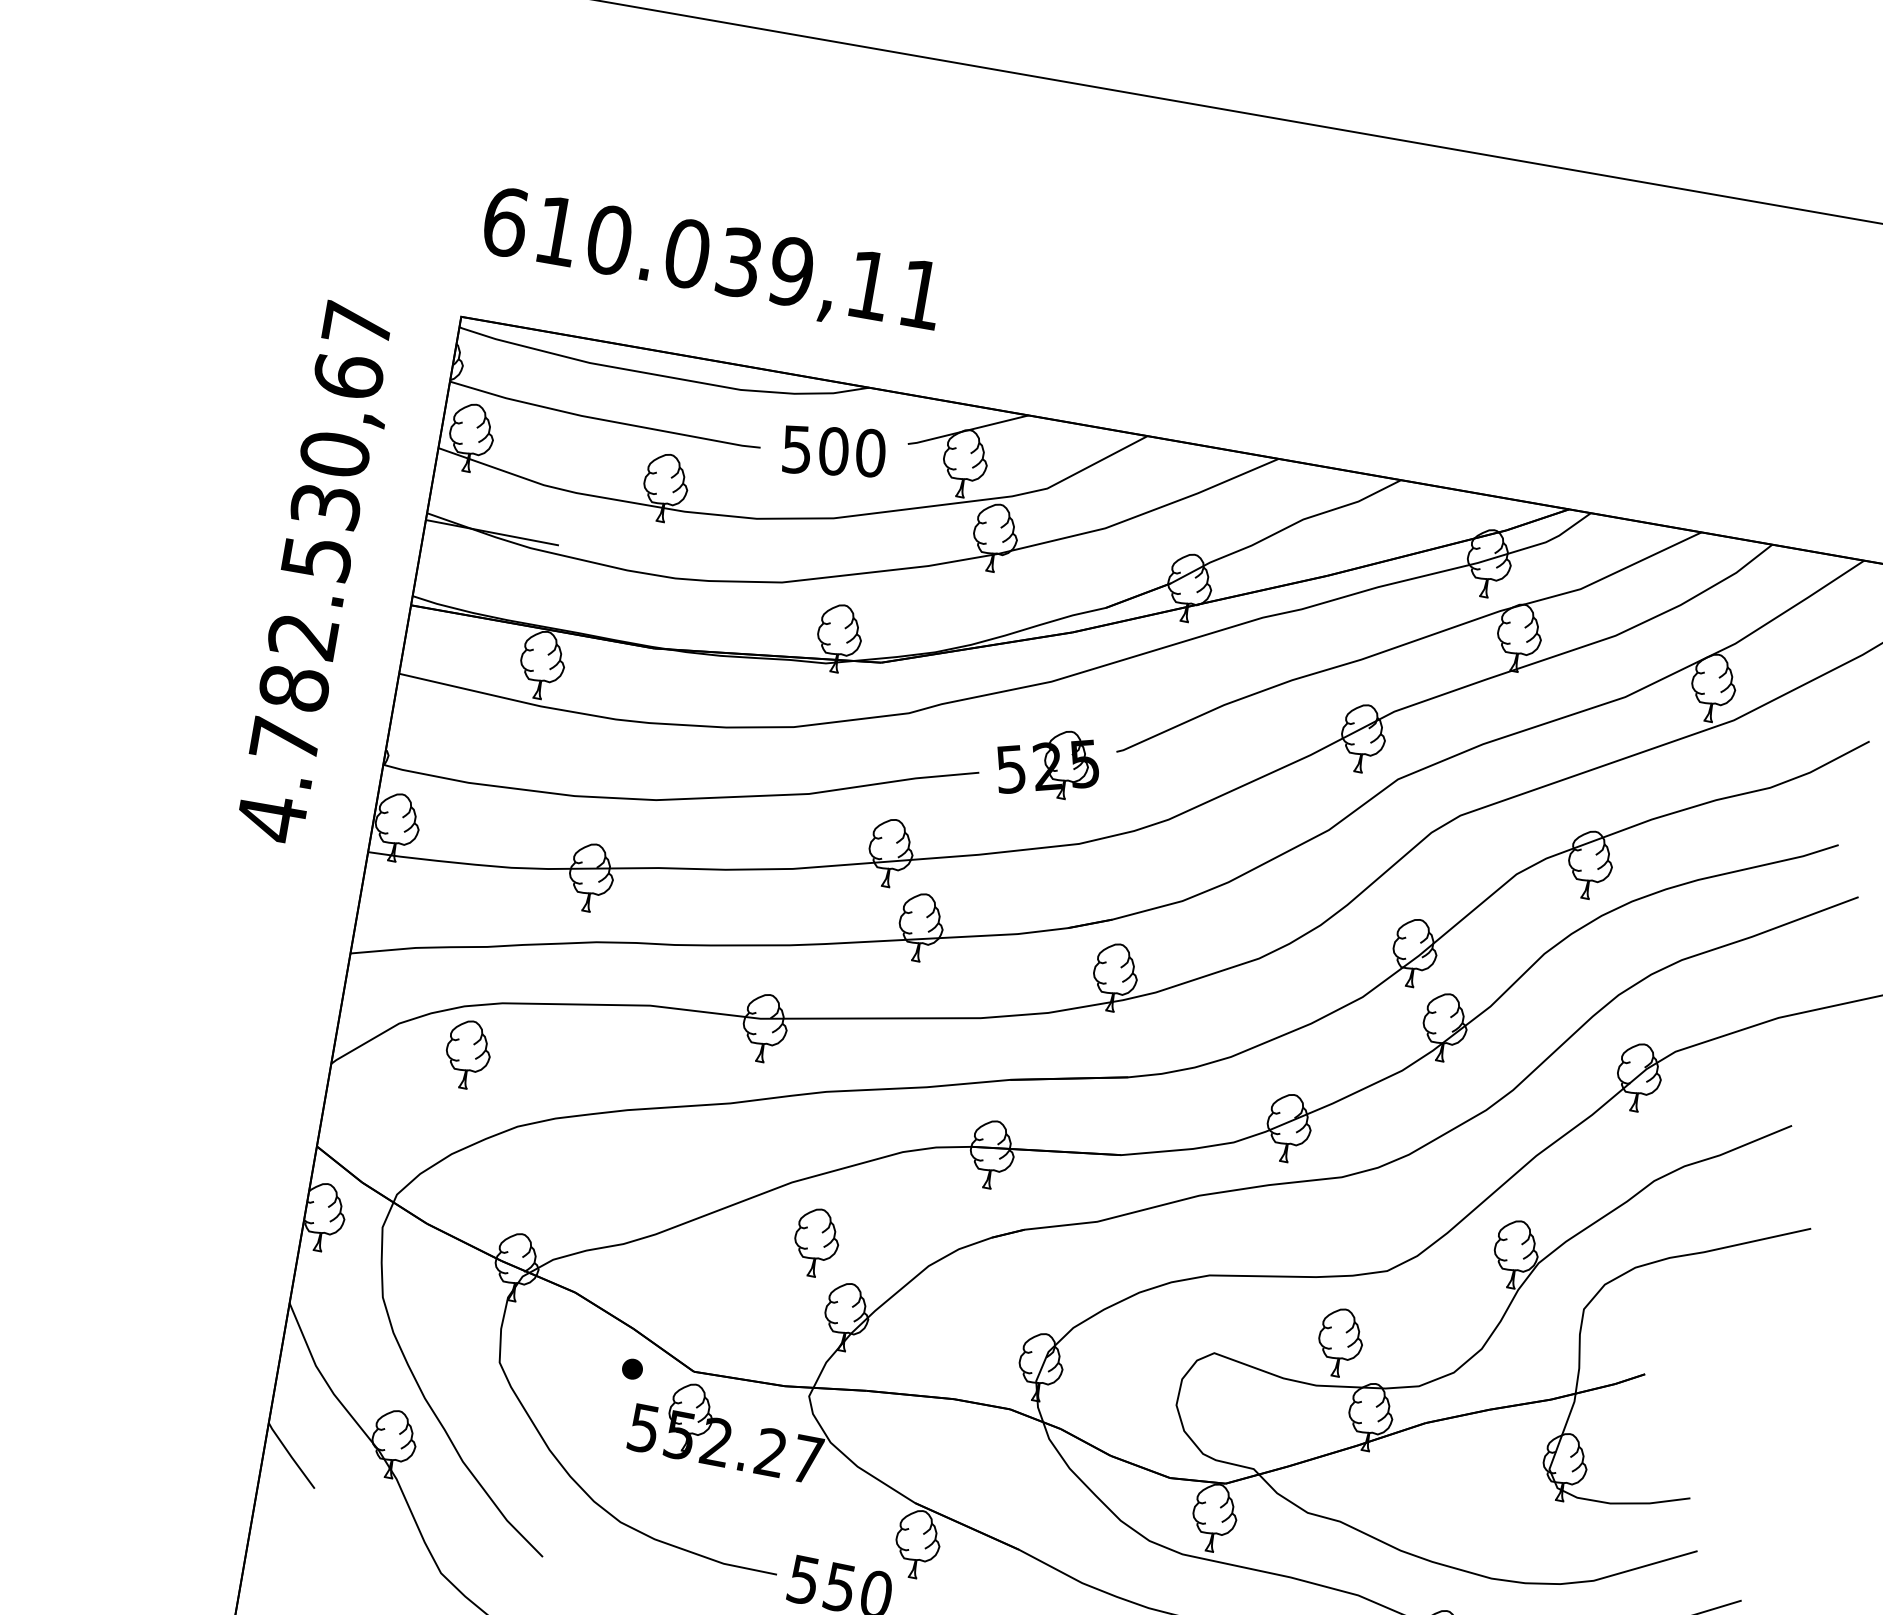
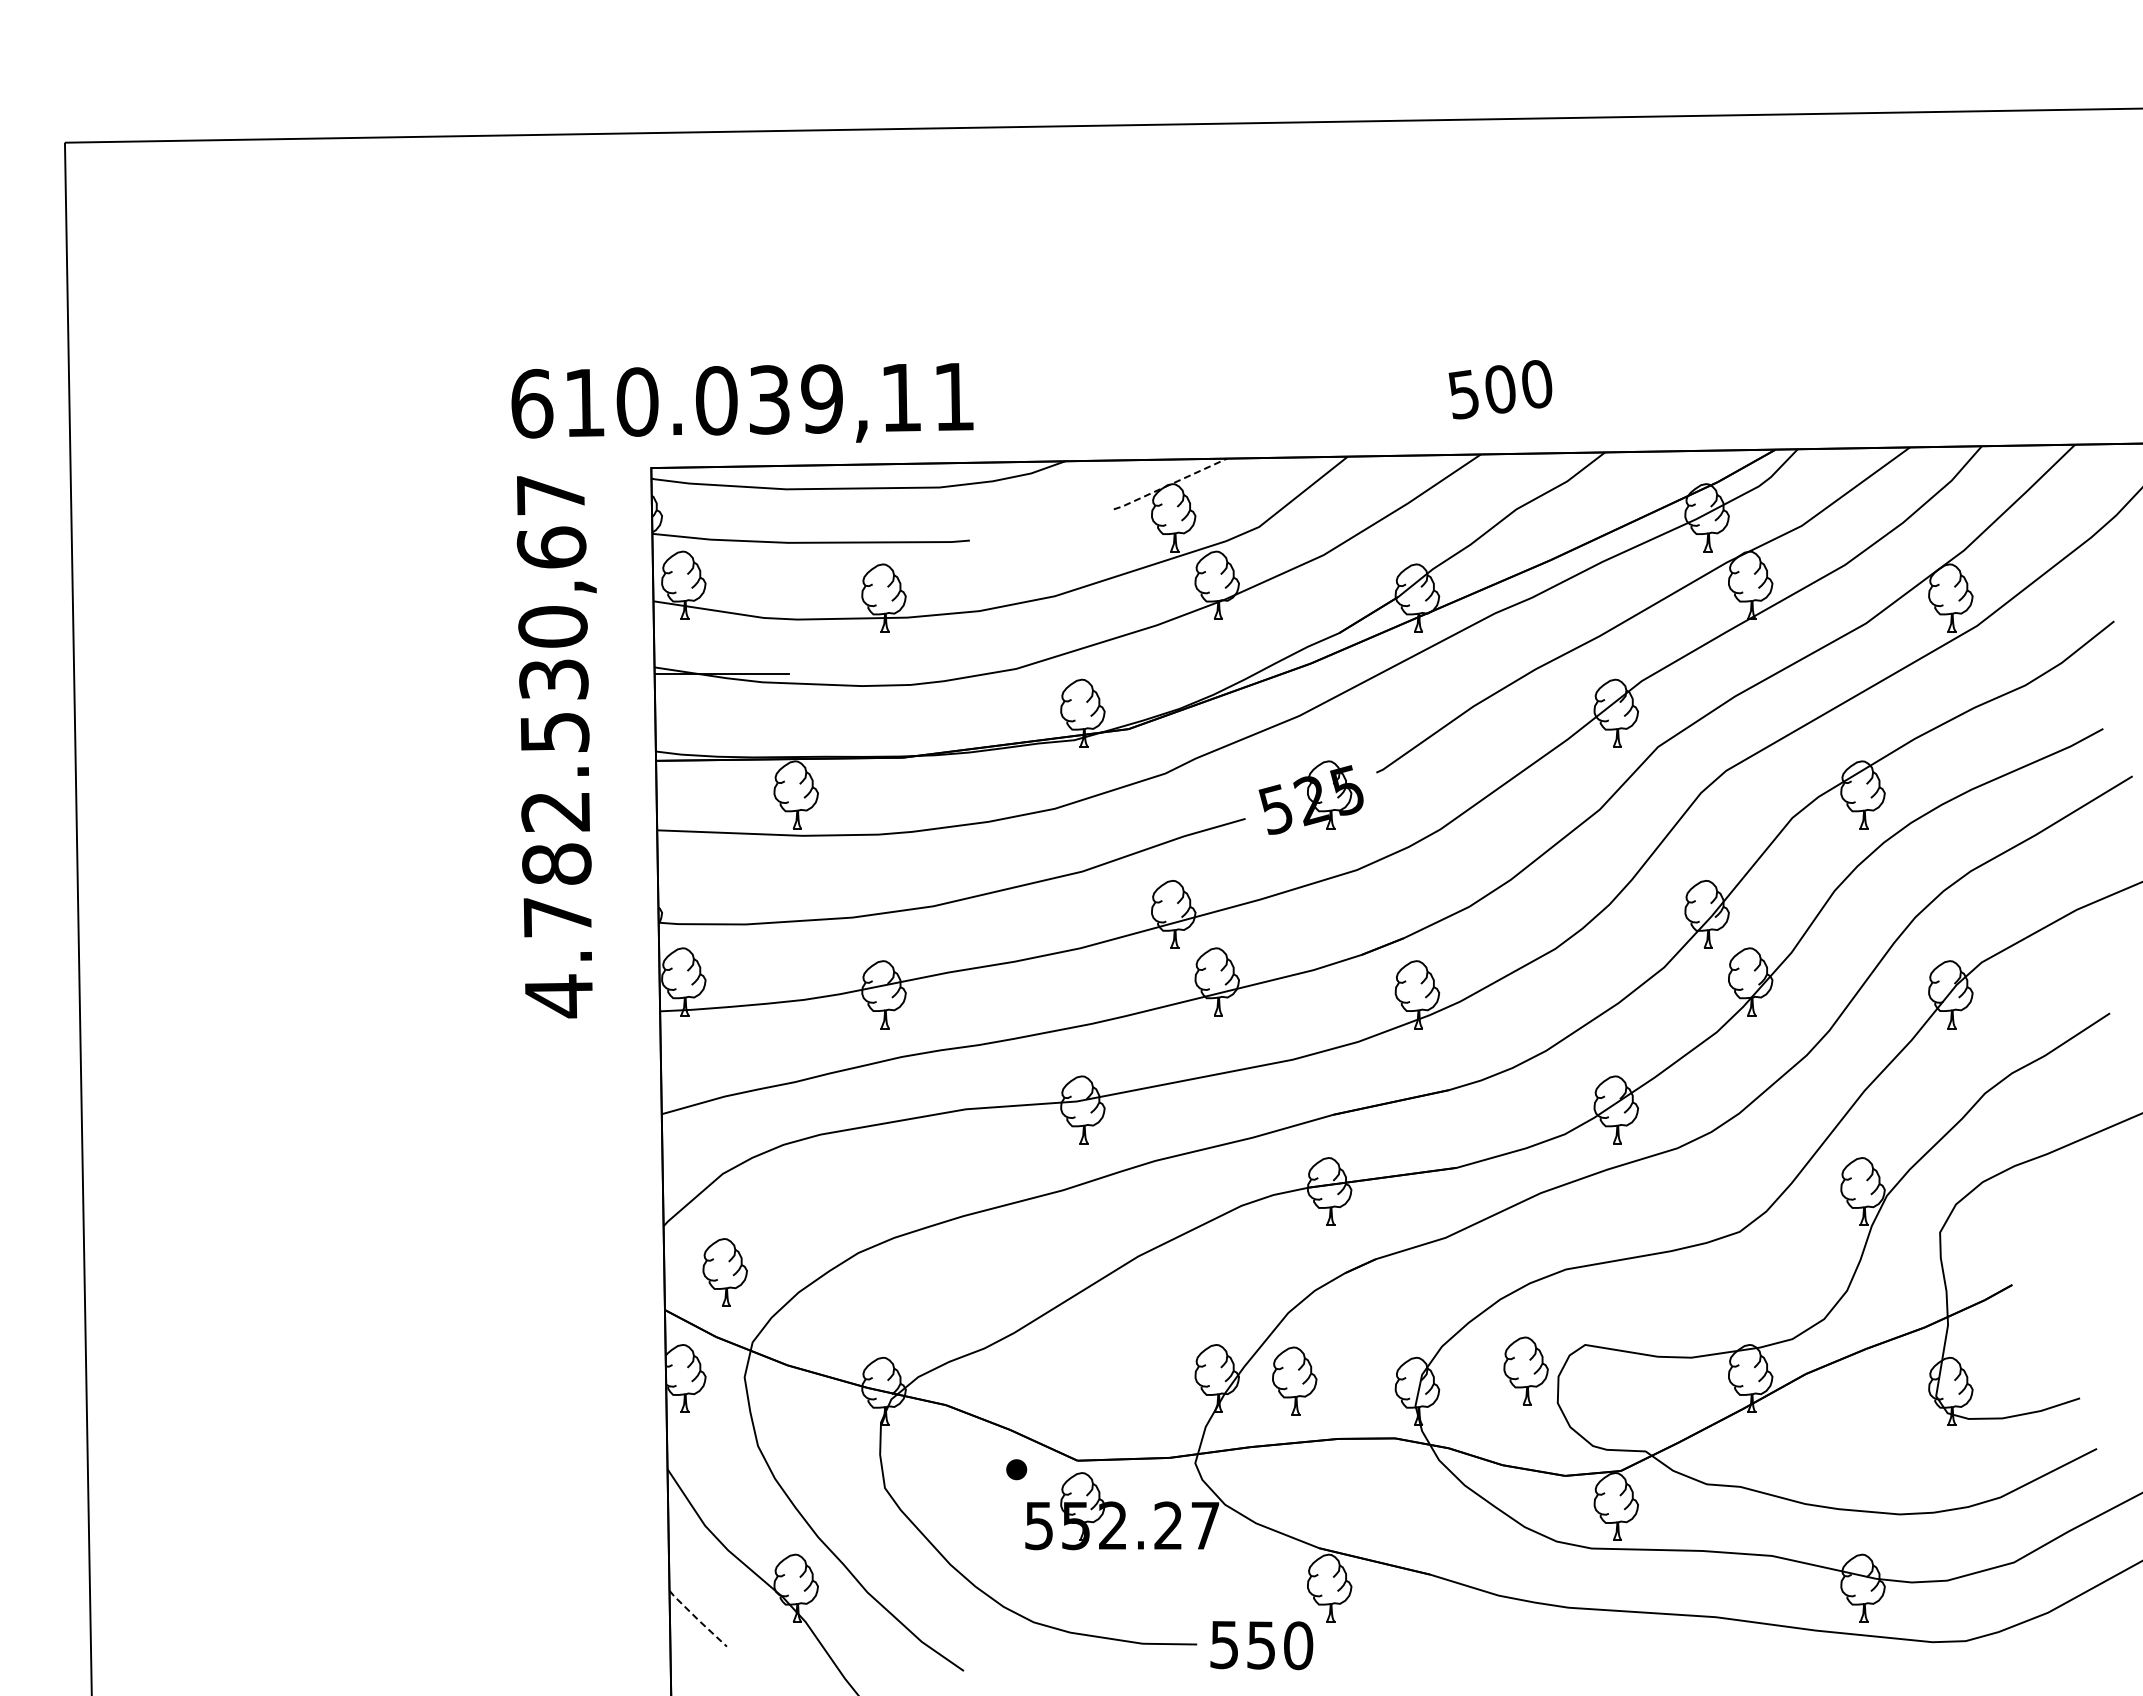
text: (712, 260) -> (742, 402), moved
line: (967, 430) -> (1169, 484), solid -> dashed
text: (833, 451) -> (1500, 389), moved
part: (467, 1054) -> (724, 1272), moved
part: (816, 1242) -> (1294, 1380), moved
part: (1339, 1342) -> (1525, 1370), moved
line: (291, 1456) -> (698, 1619), solid -> dashed

